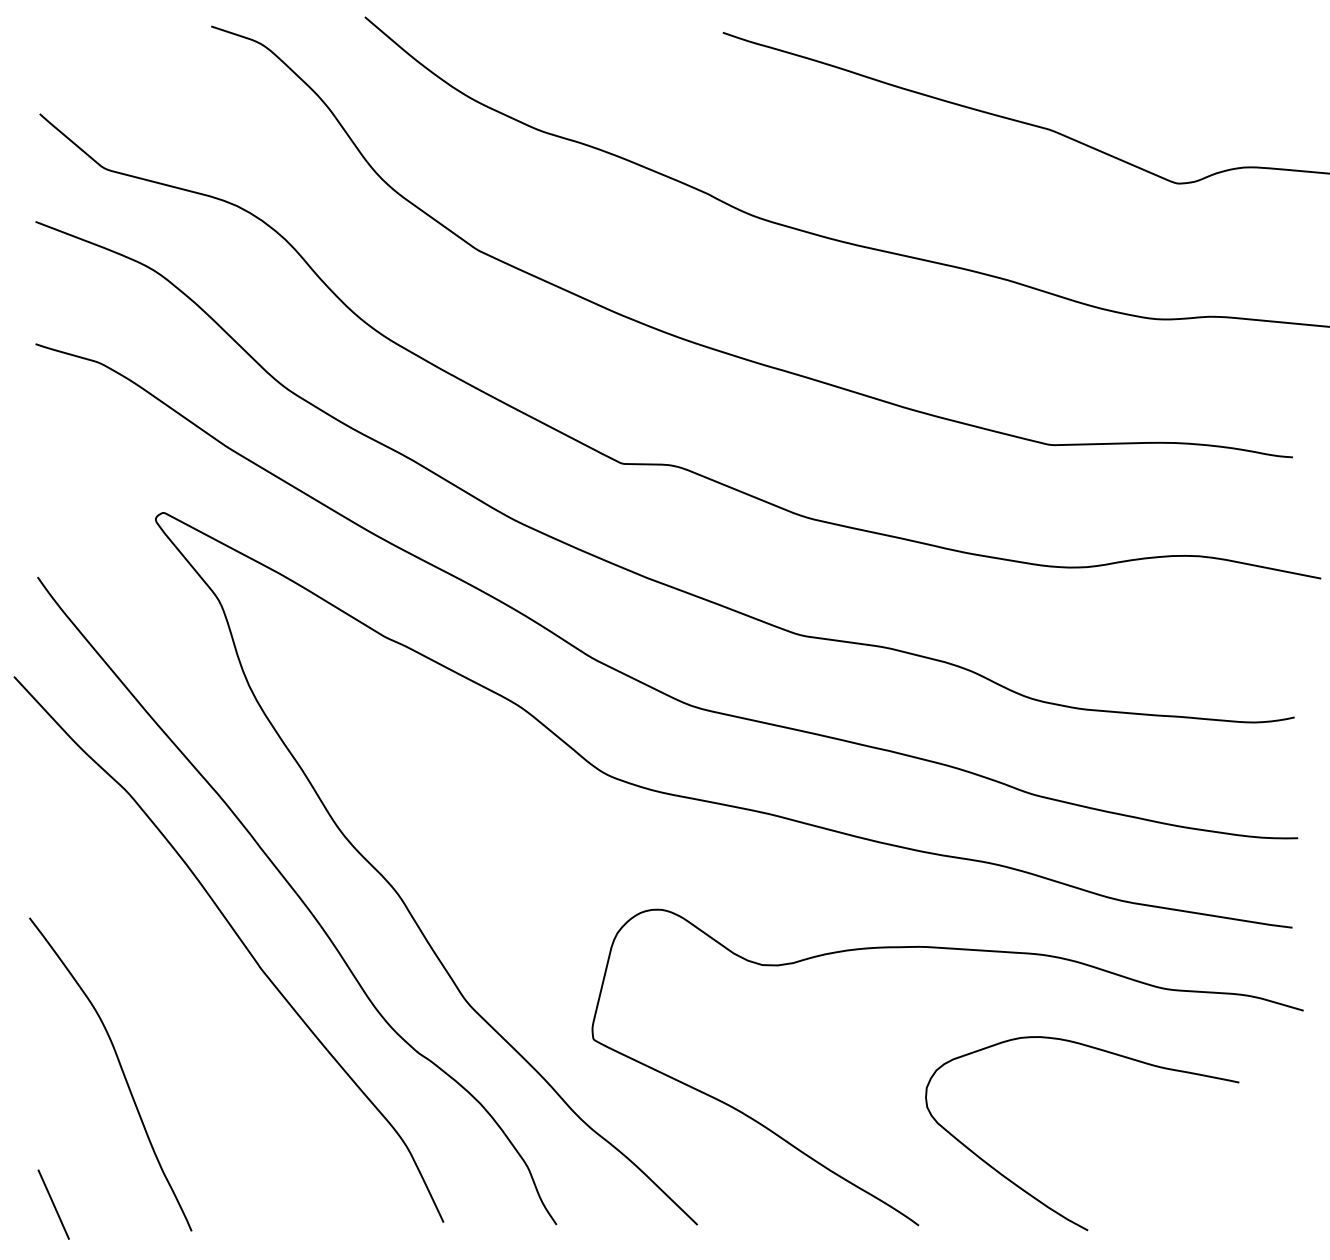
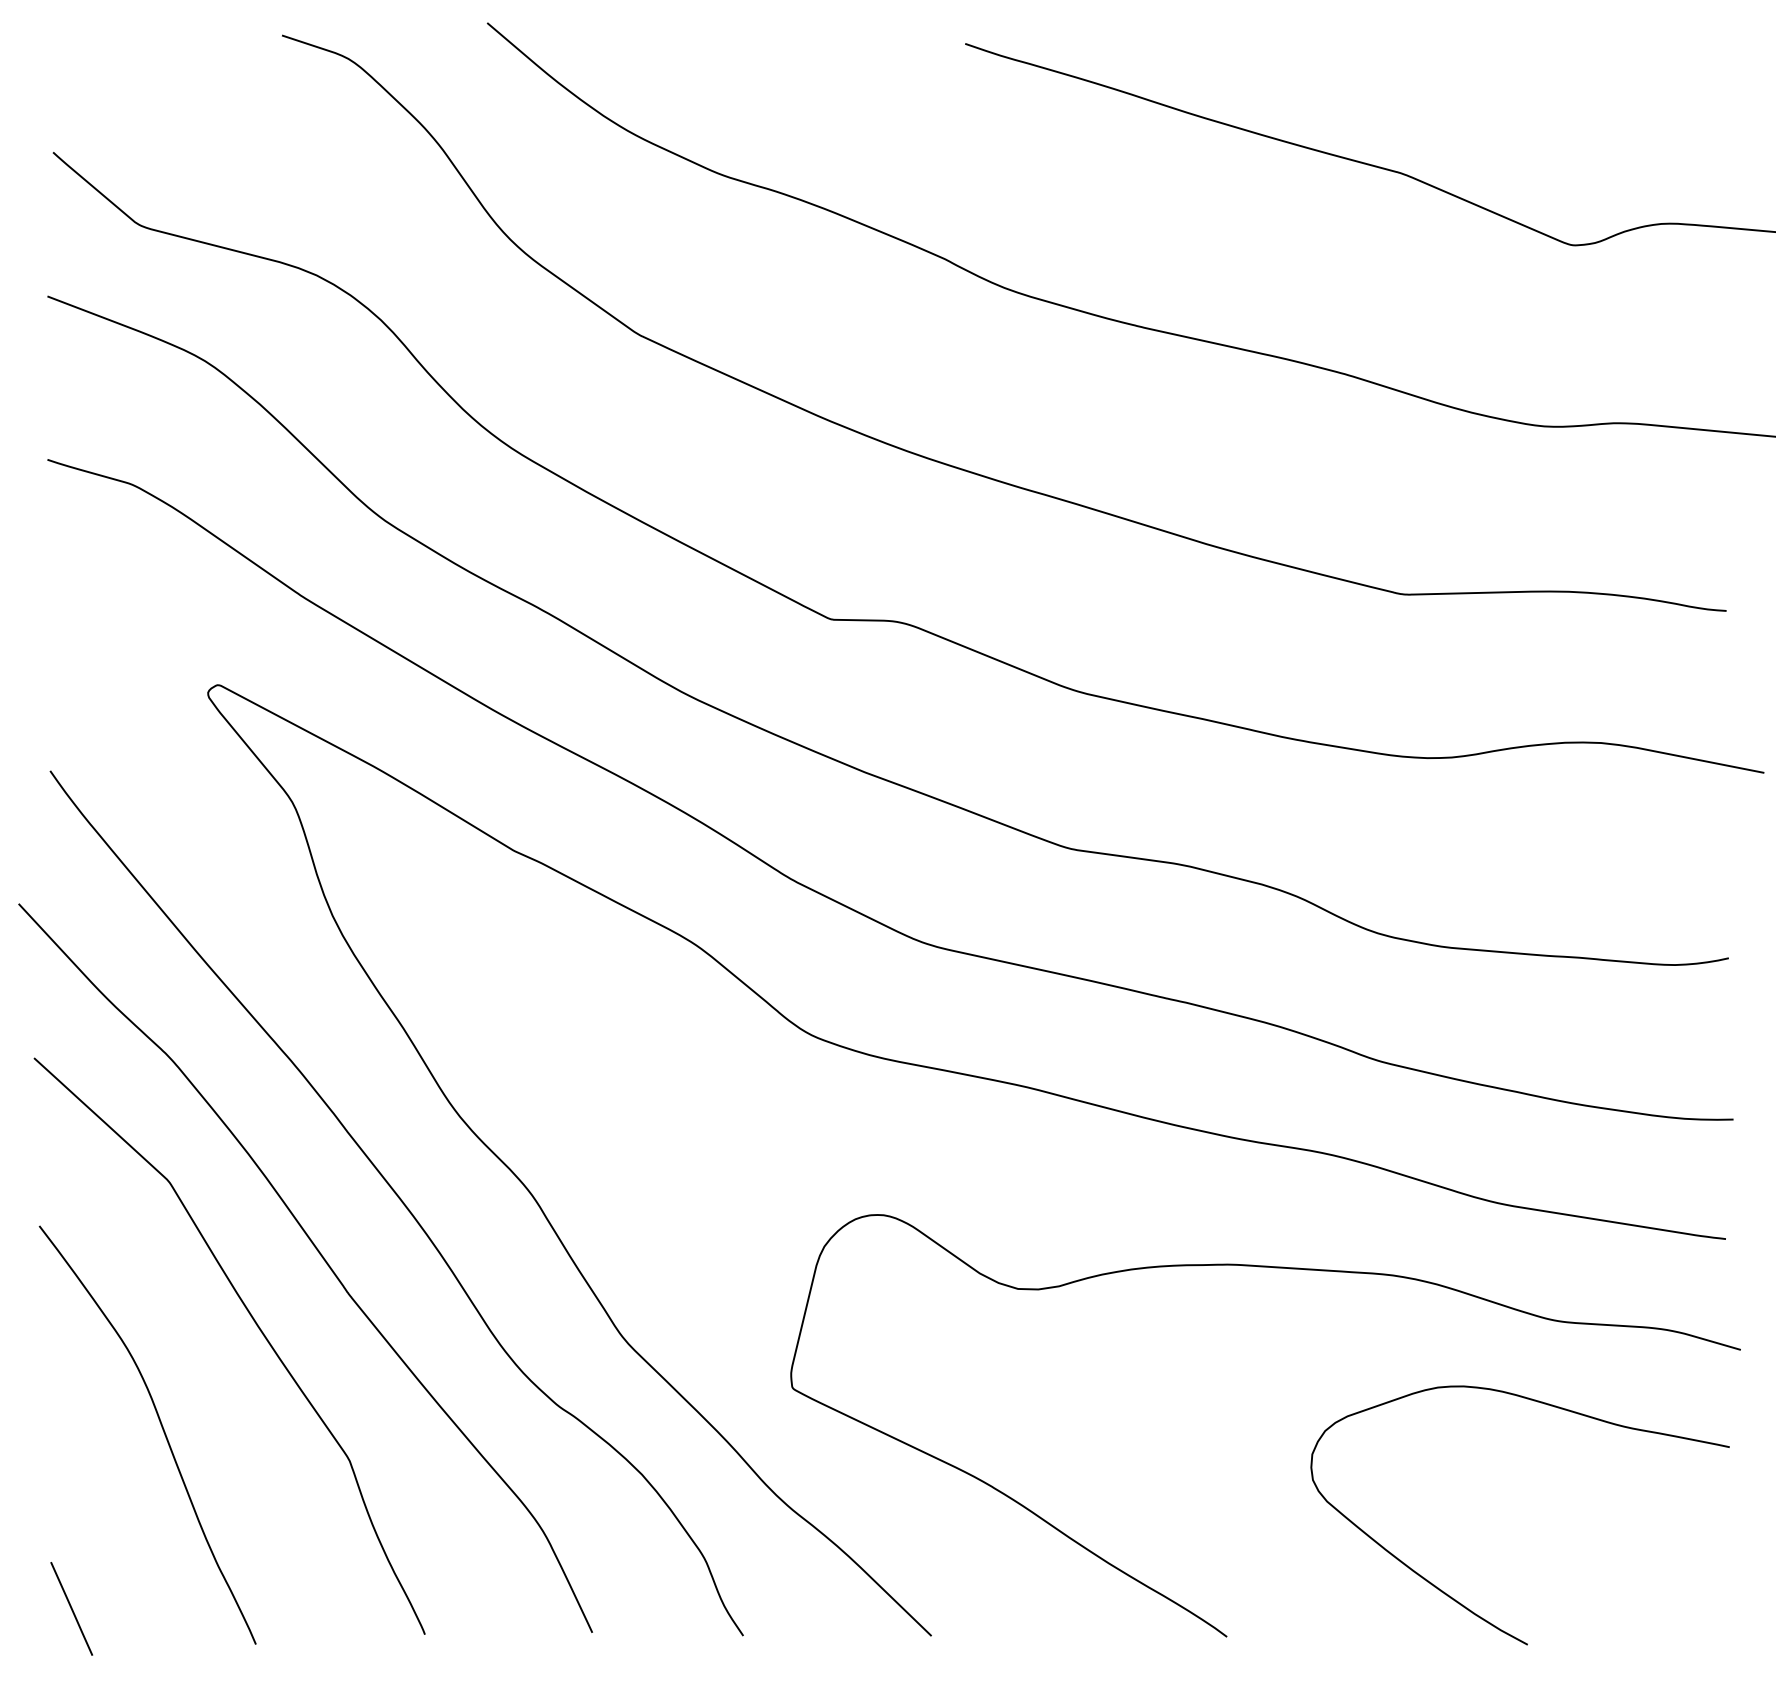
curve: (191, 992) -> (255, 1325), added
curve: (1037, 1198) -> (1460, 1602), moved

